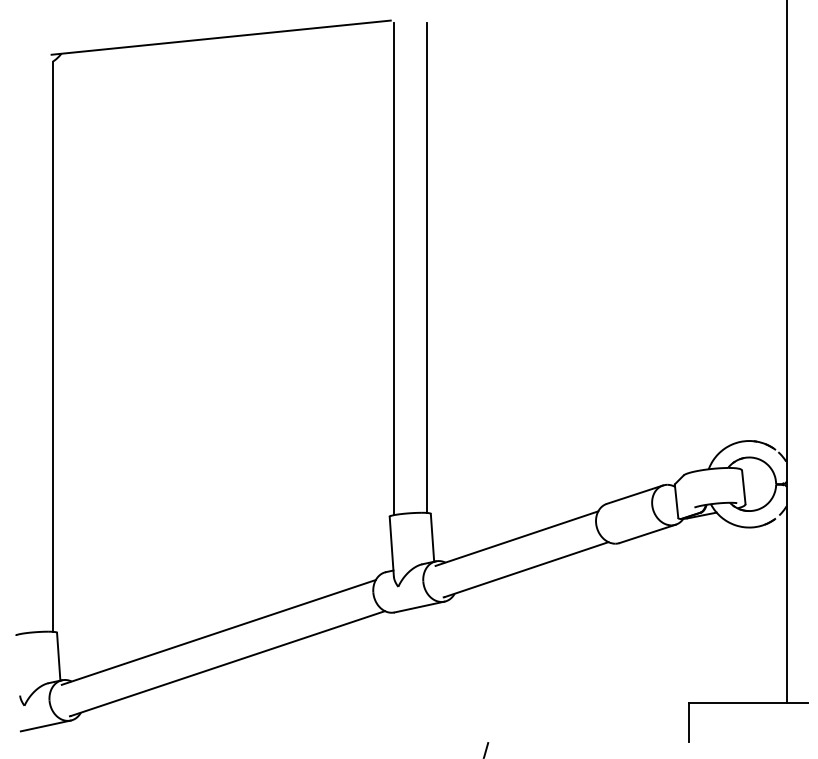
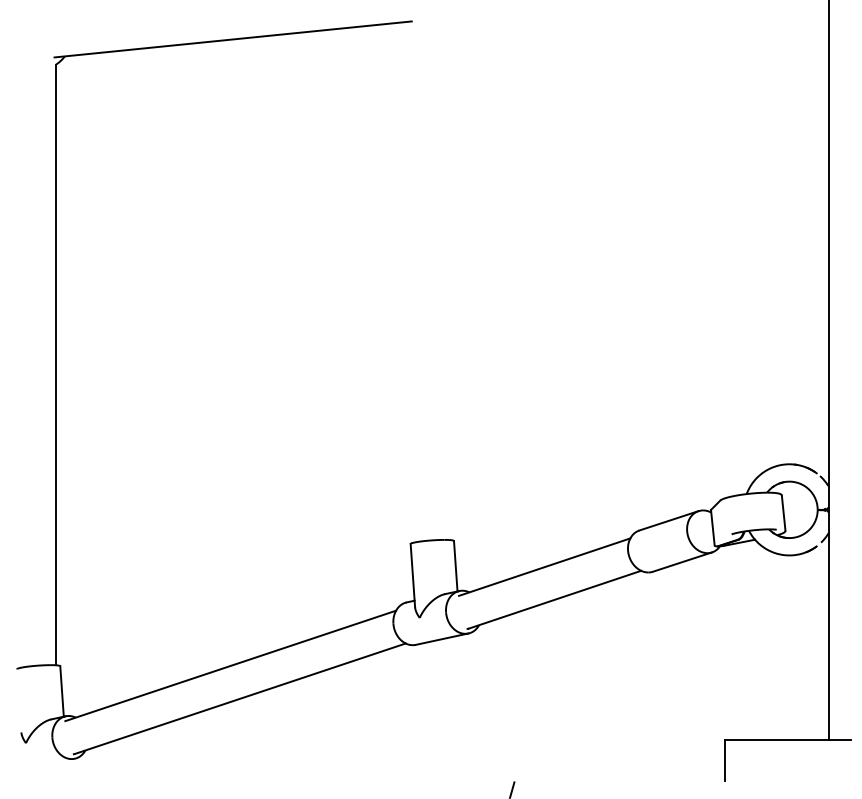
line: (426, 267) -> (449, 281), removed
line: (393, 268) -> (414, 282), removed
line: (45, 725) -> (48, 763), removed

